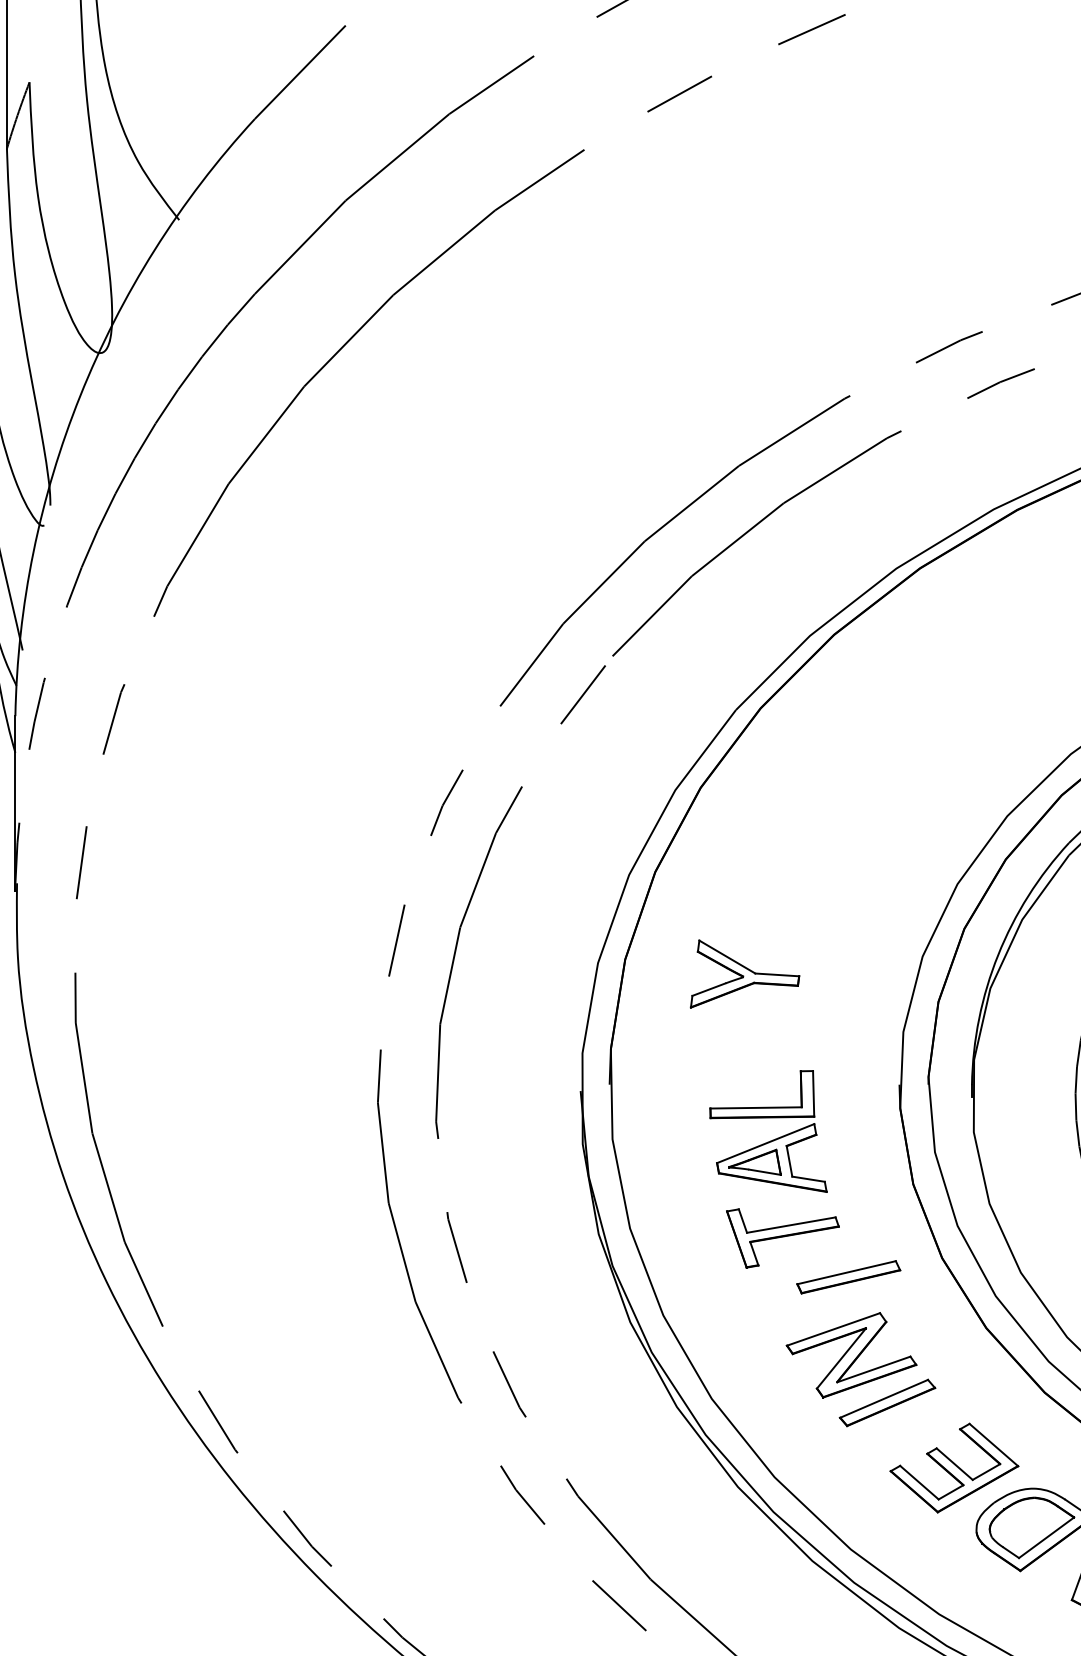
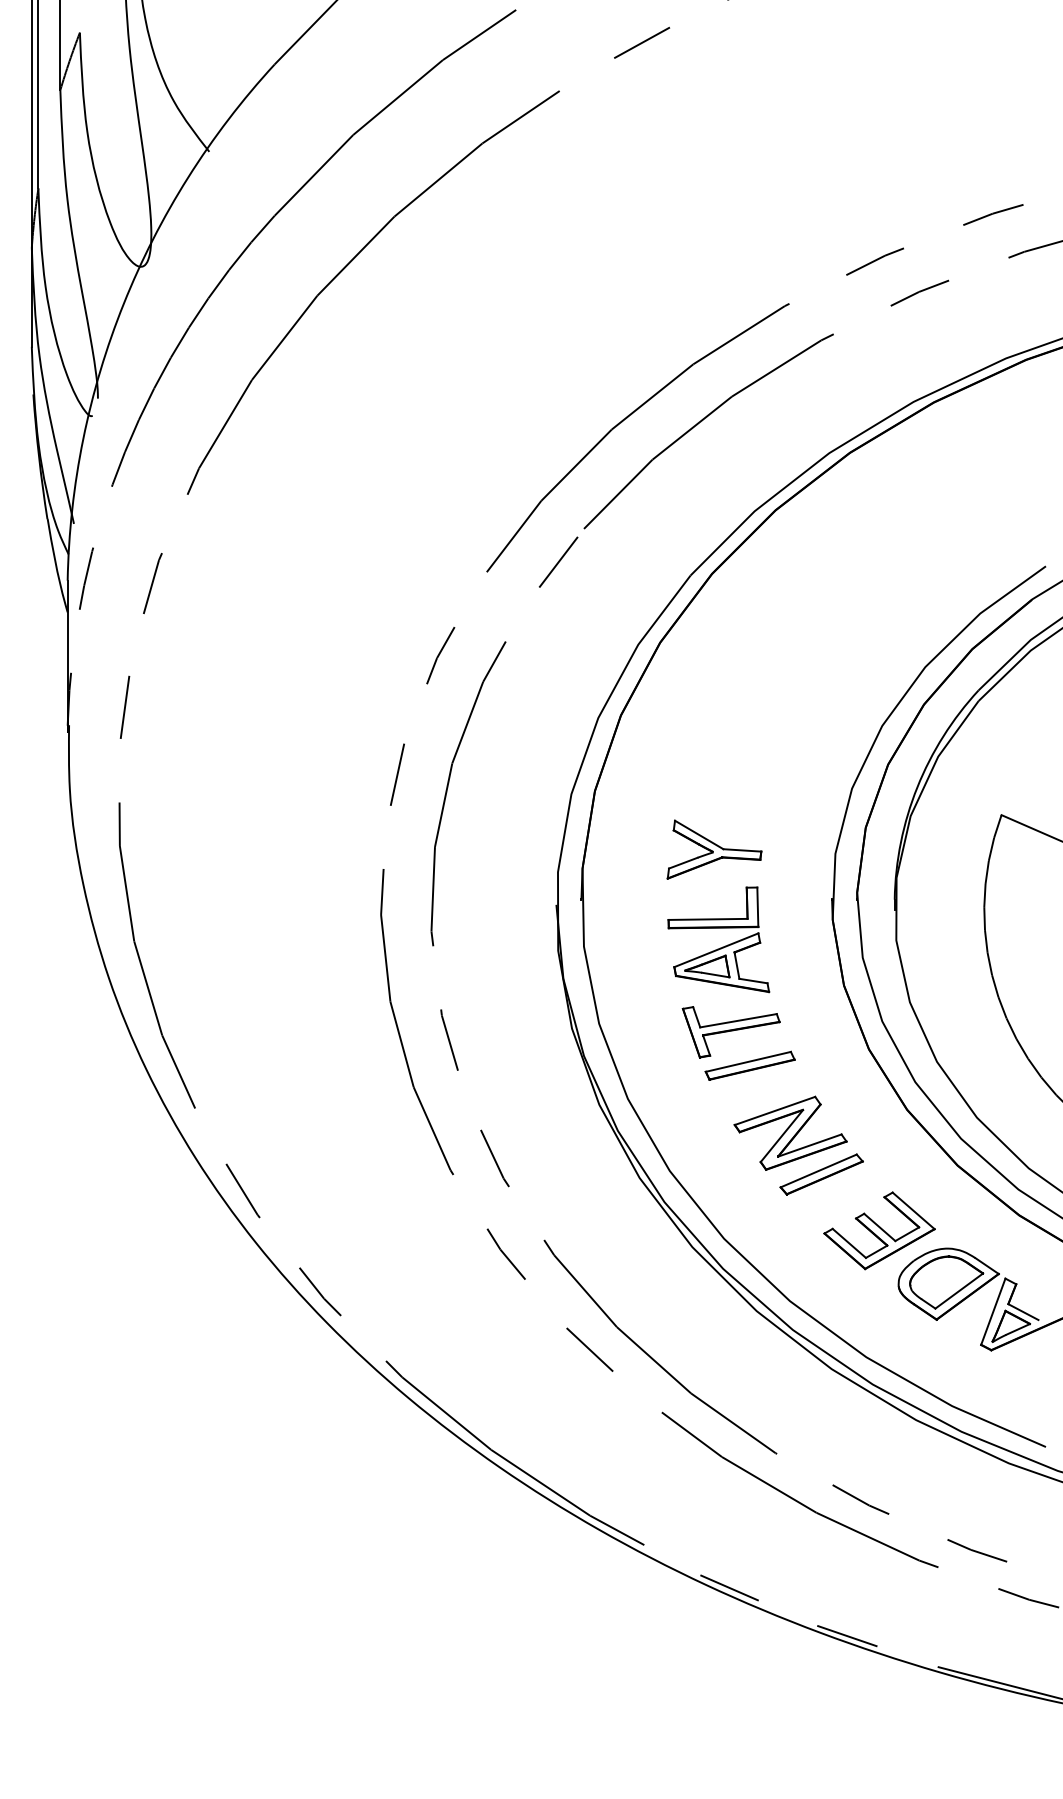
part: (745, 973) -> (714, 849), moved
part: (847, 1276) -> (749, 1065), moved

